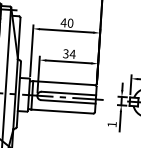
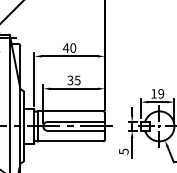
text: (72, 54) -> (77, 80), 34 -> 35
text: (111, 124) -> (123, 151), 1 -> 5

